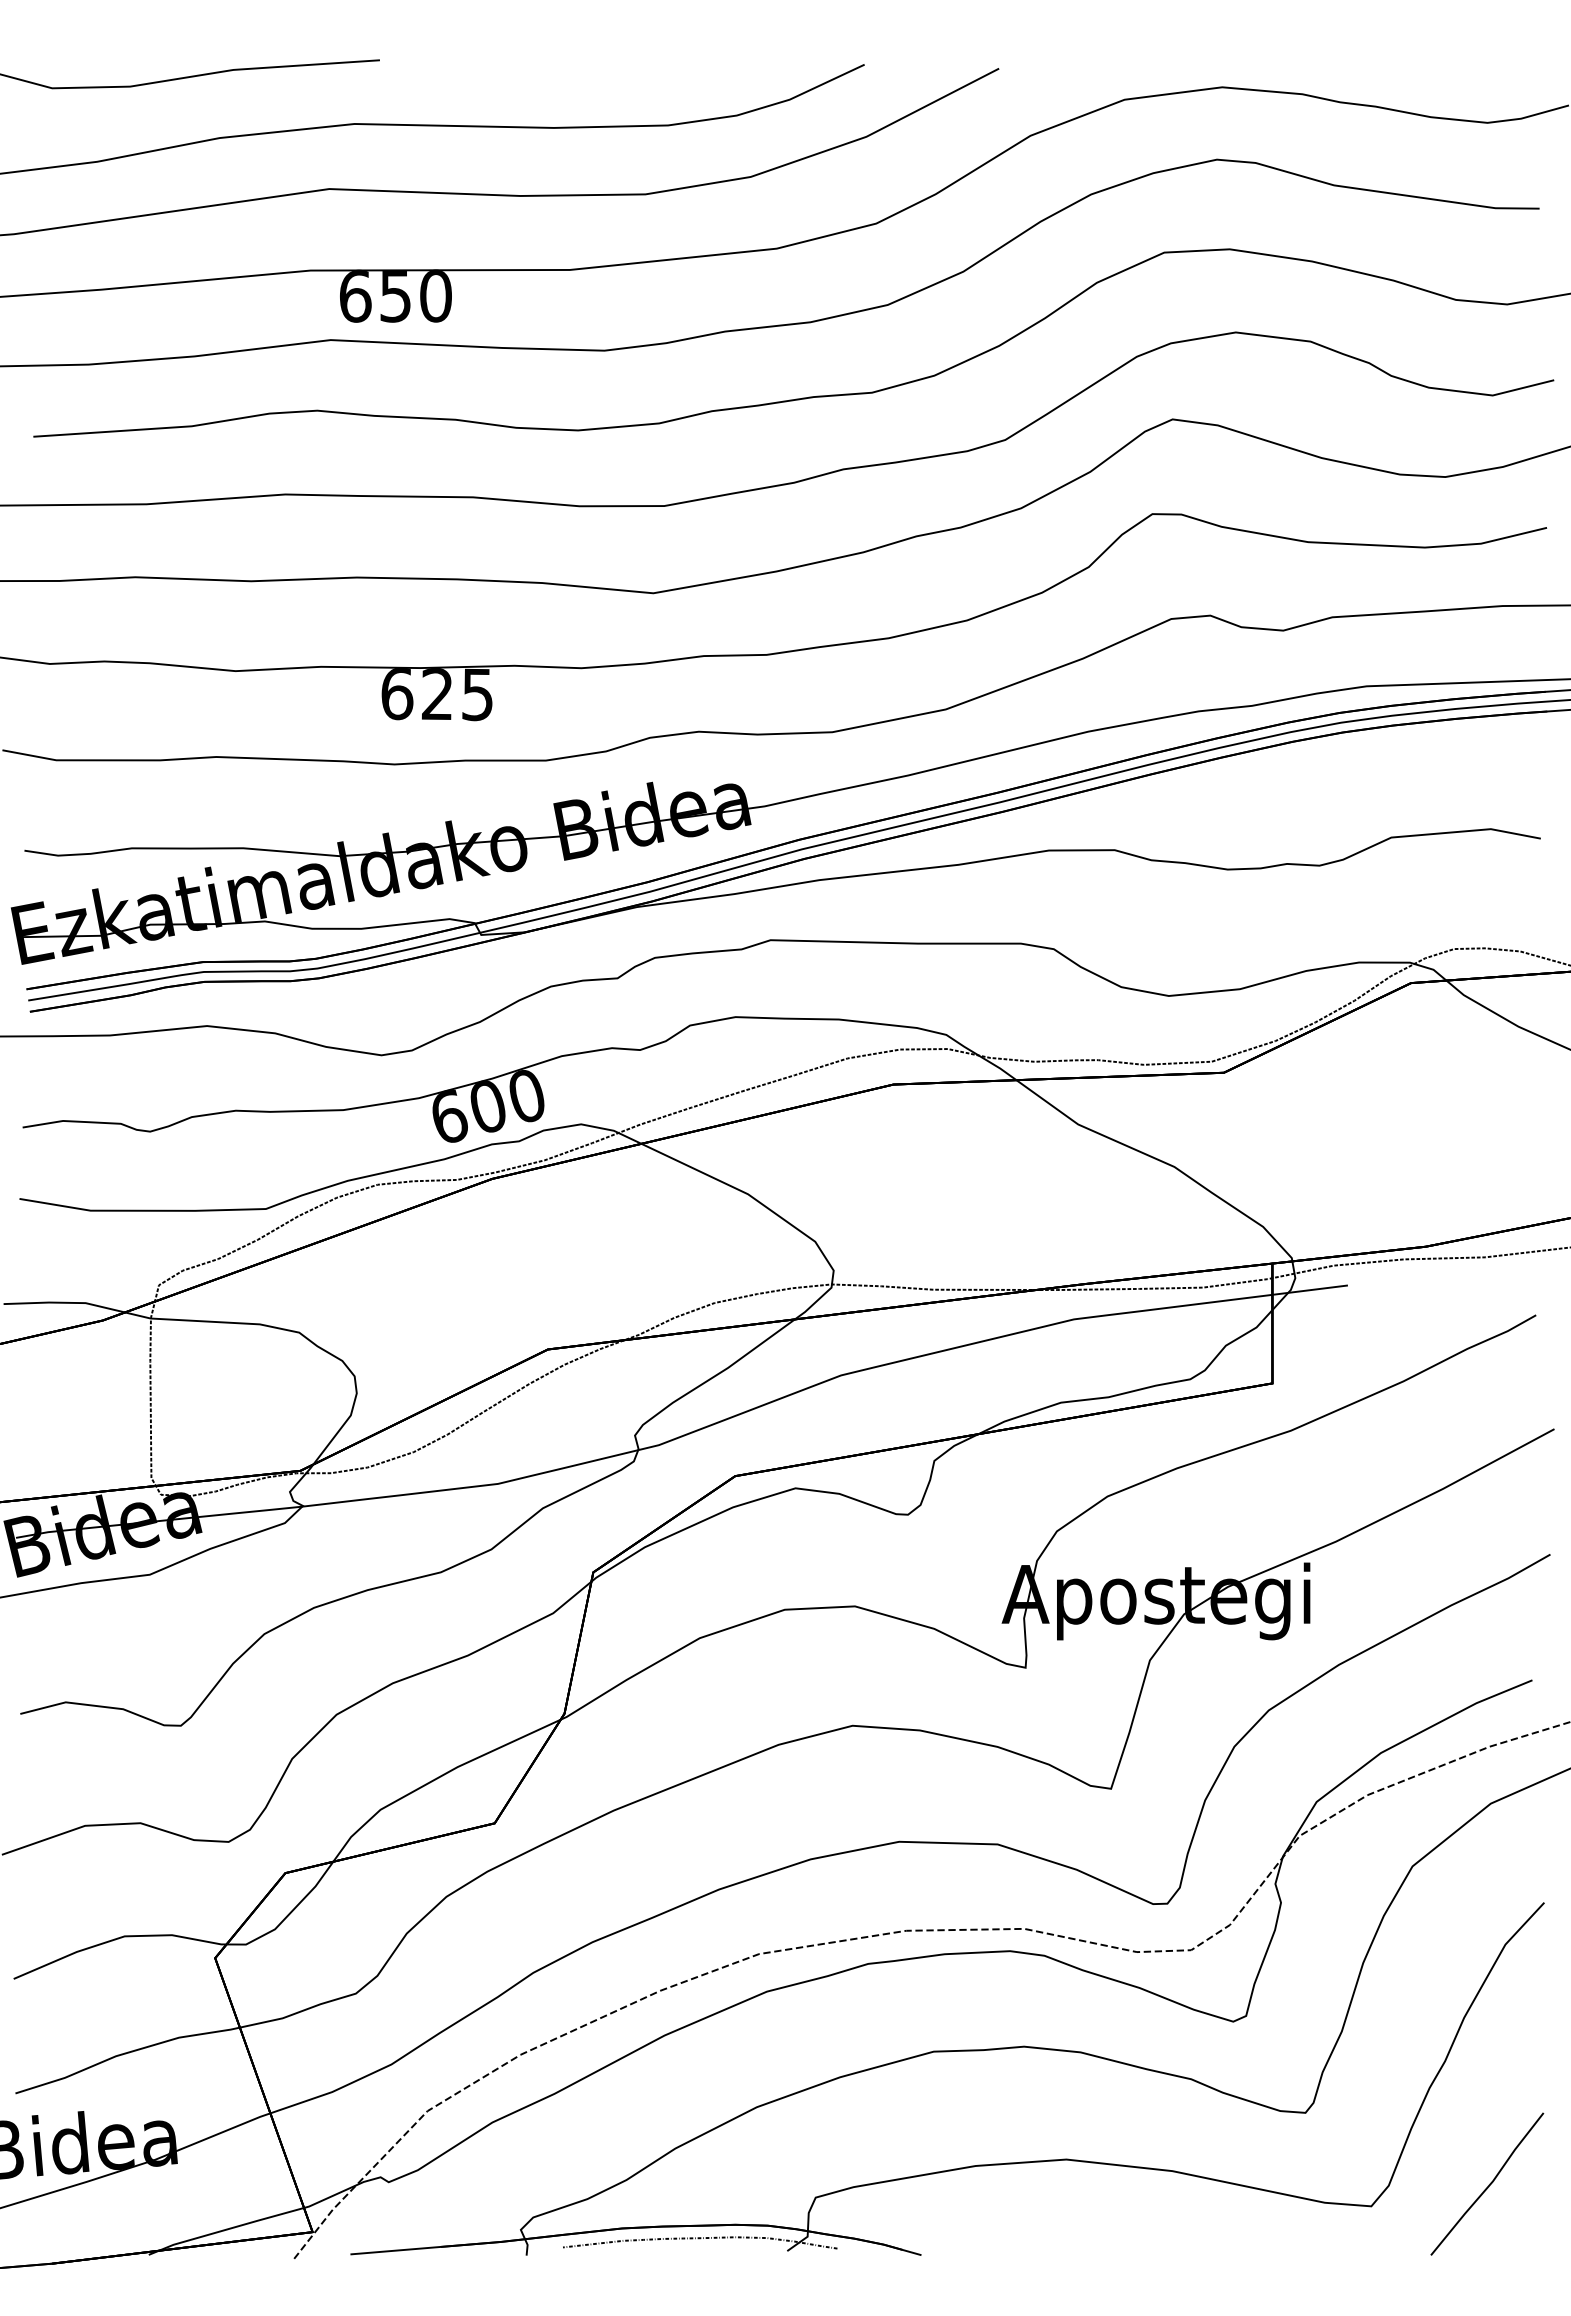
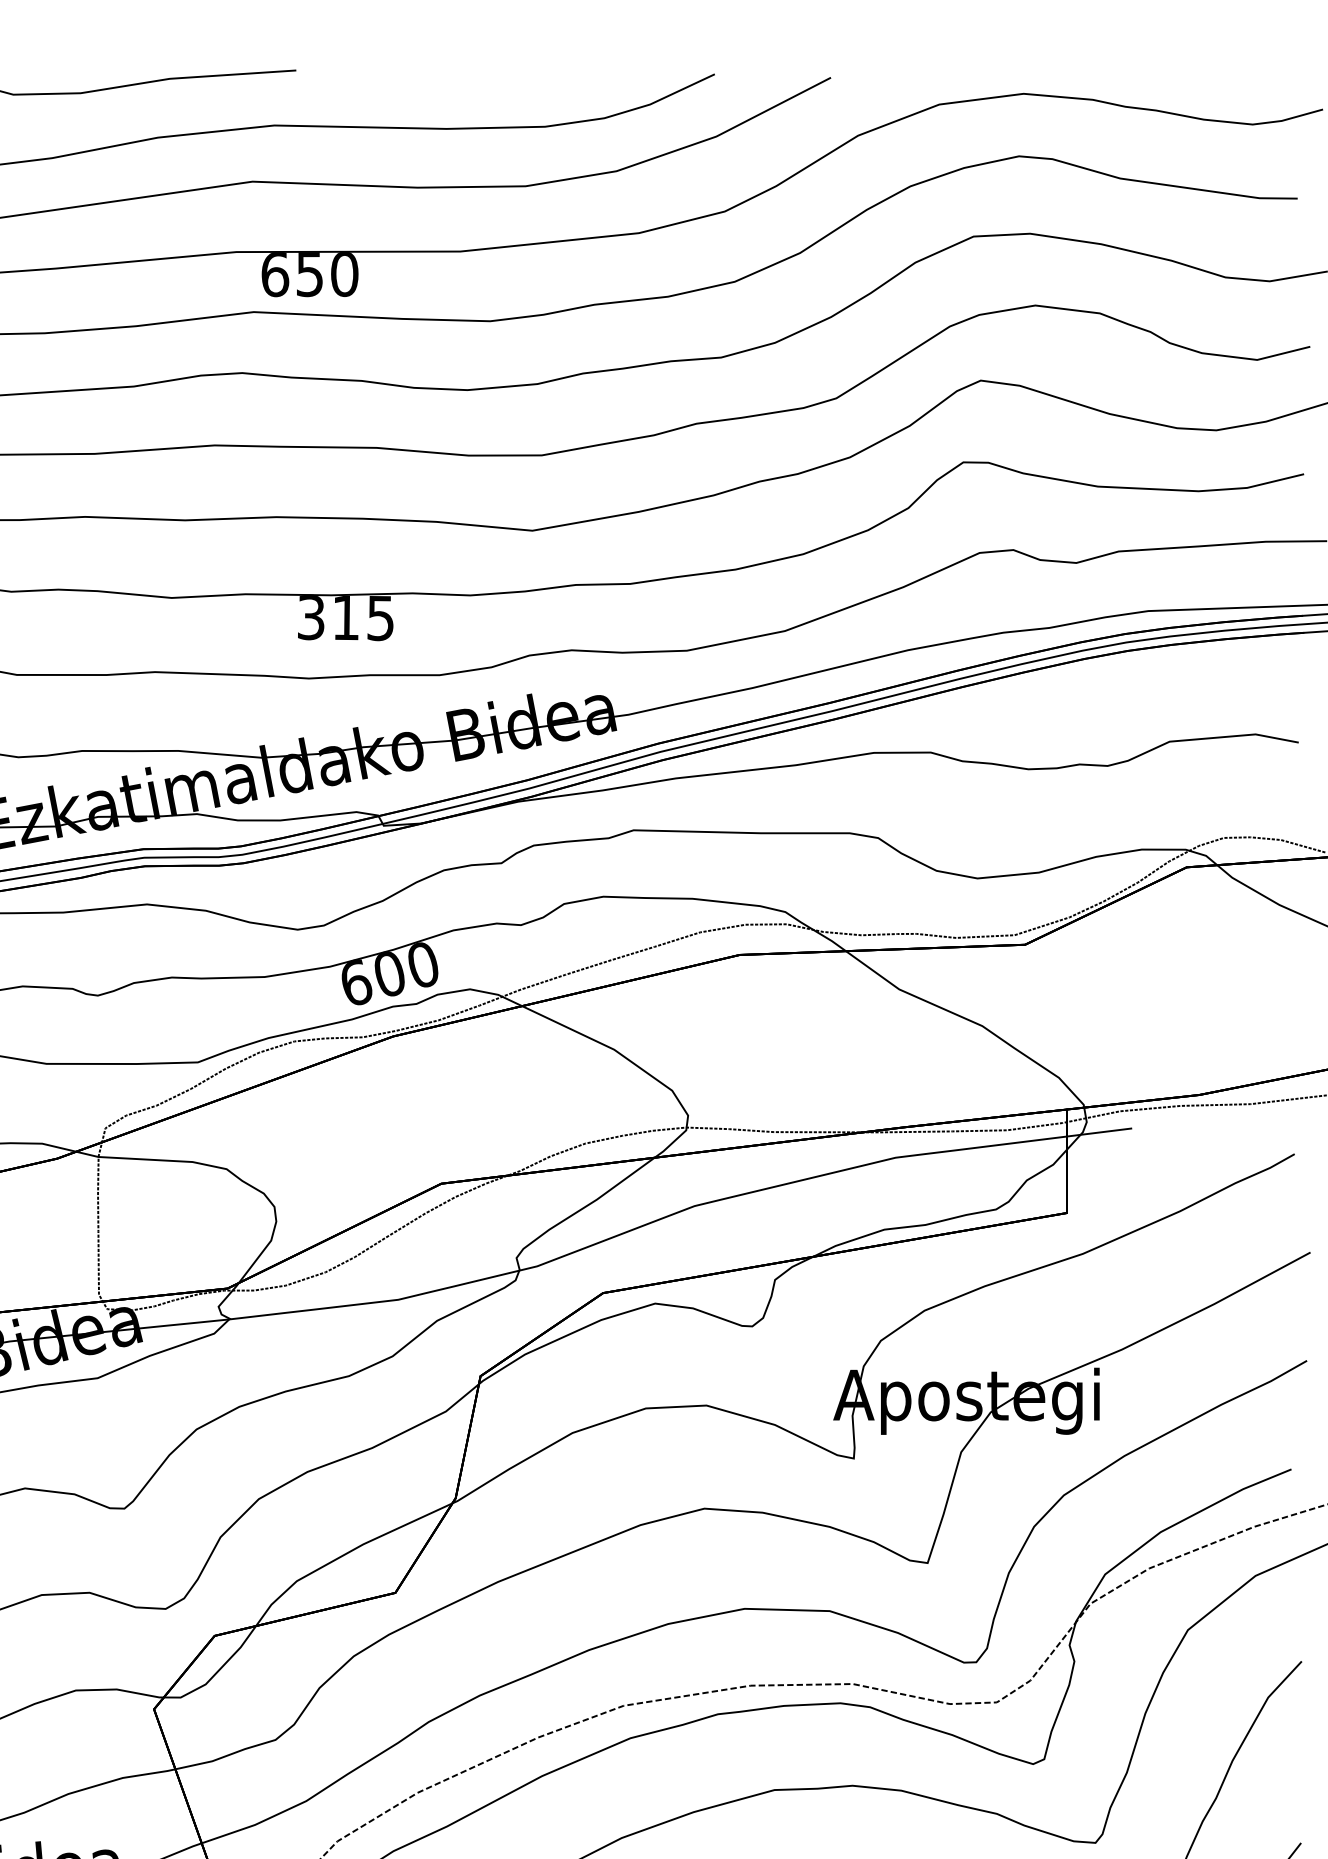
text: (416, 694) -> (327, 618), 625 -> 315

